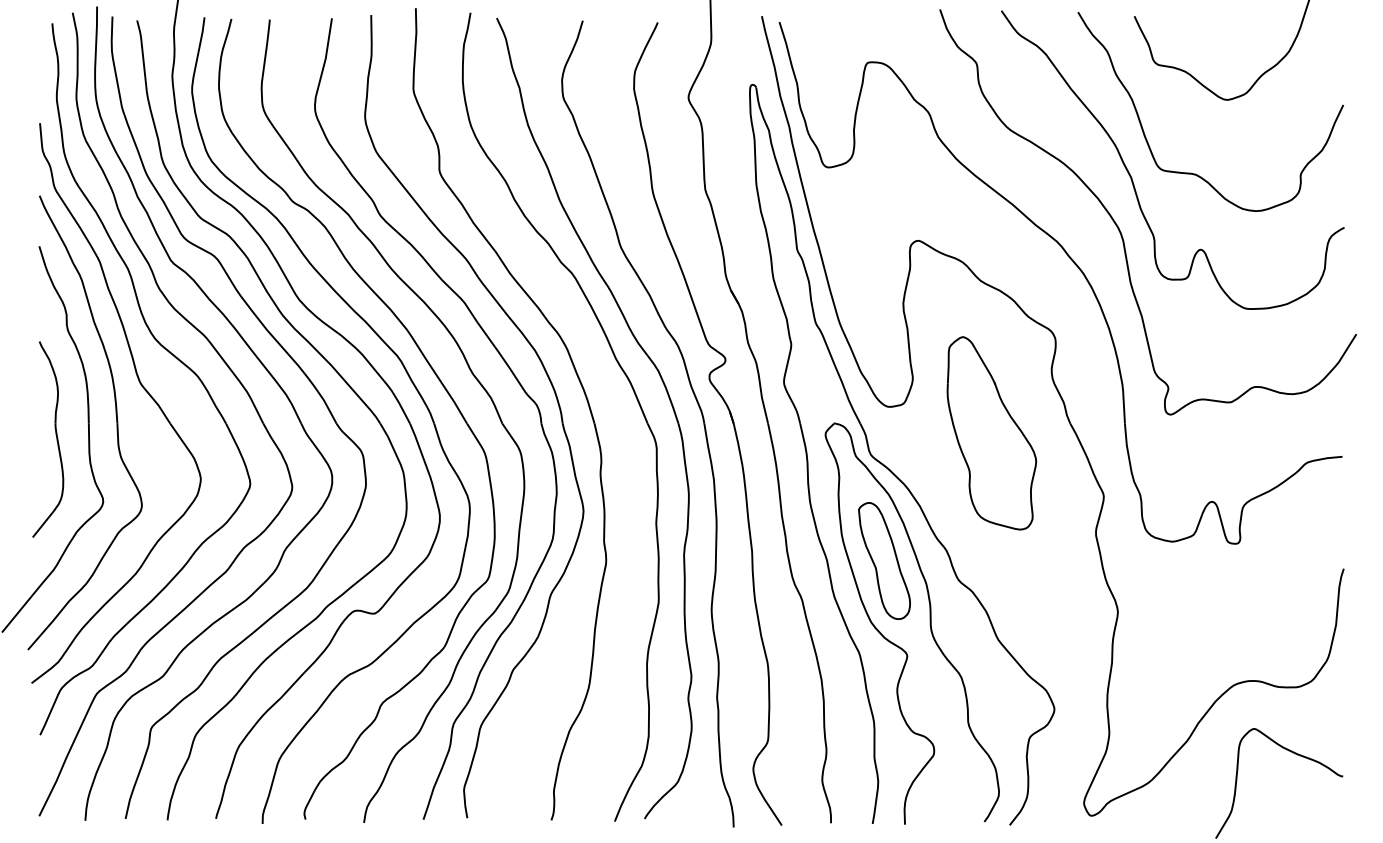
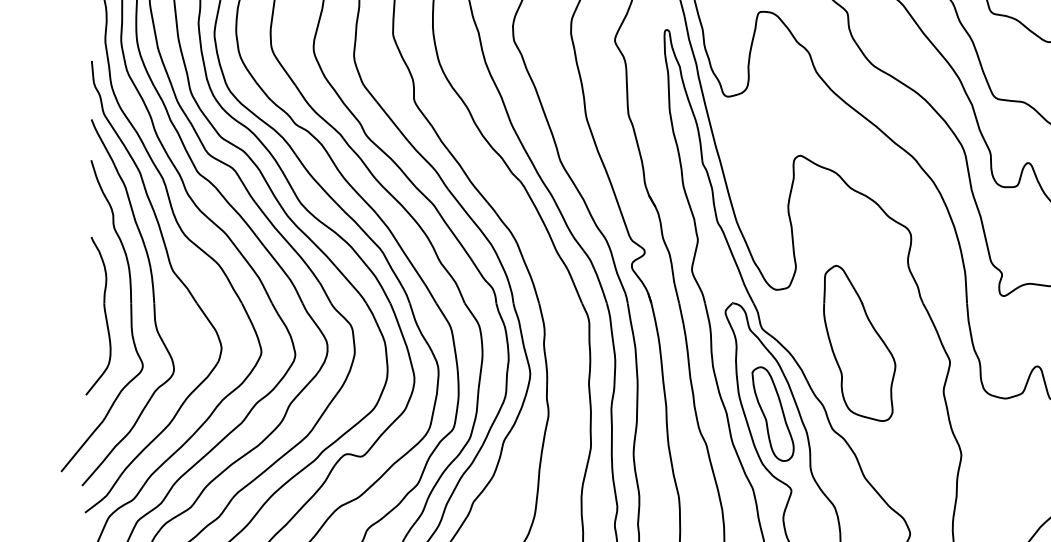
part: (991, 433) -> (859, 343), moved

